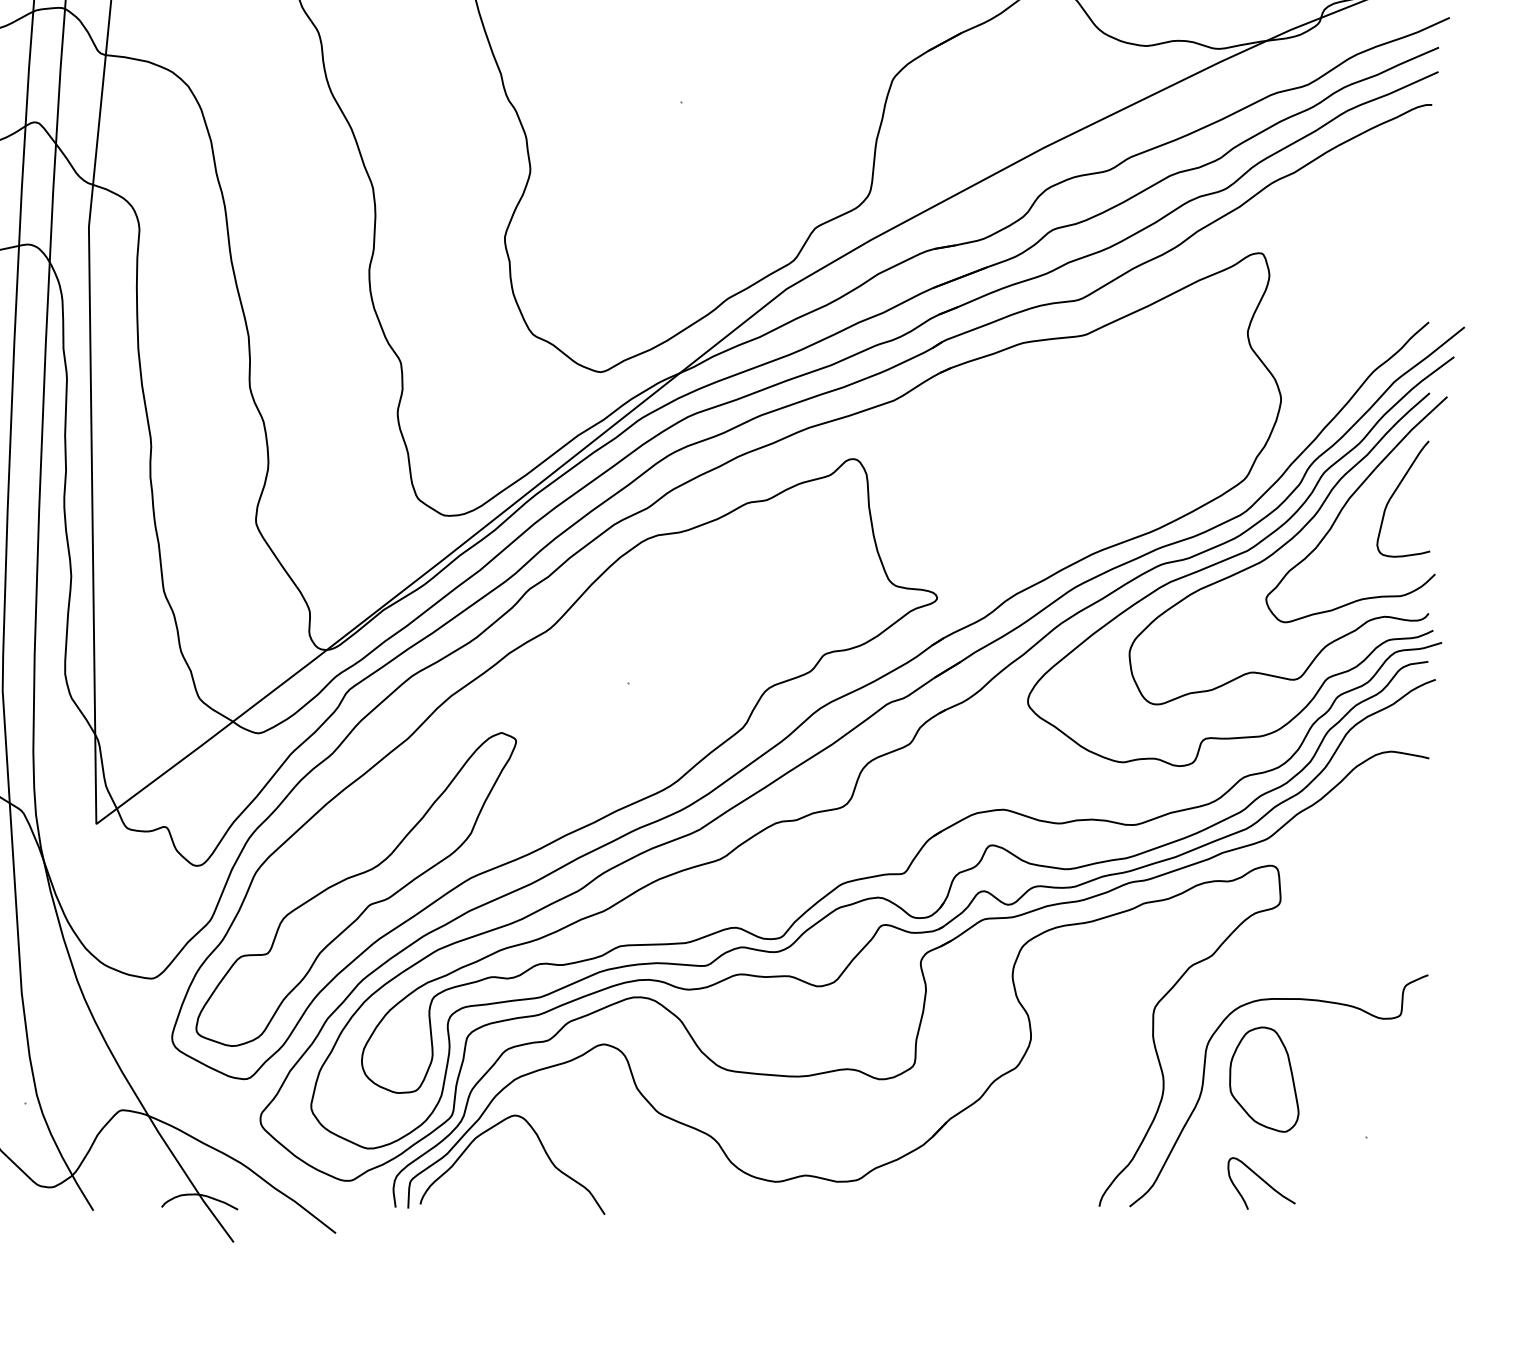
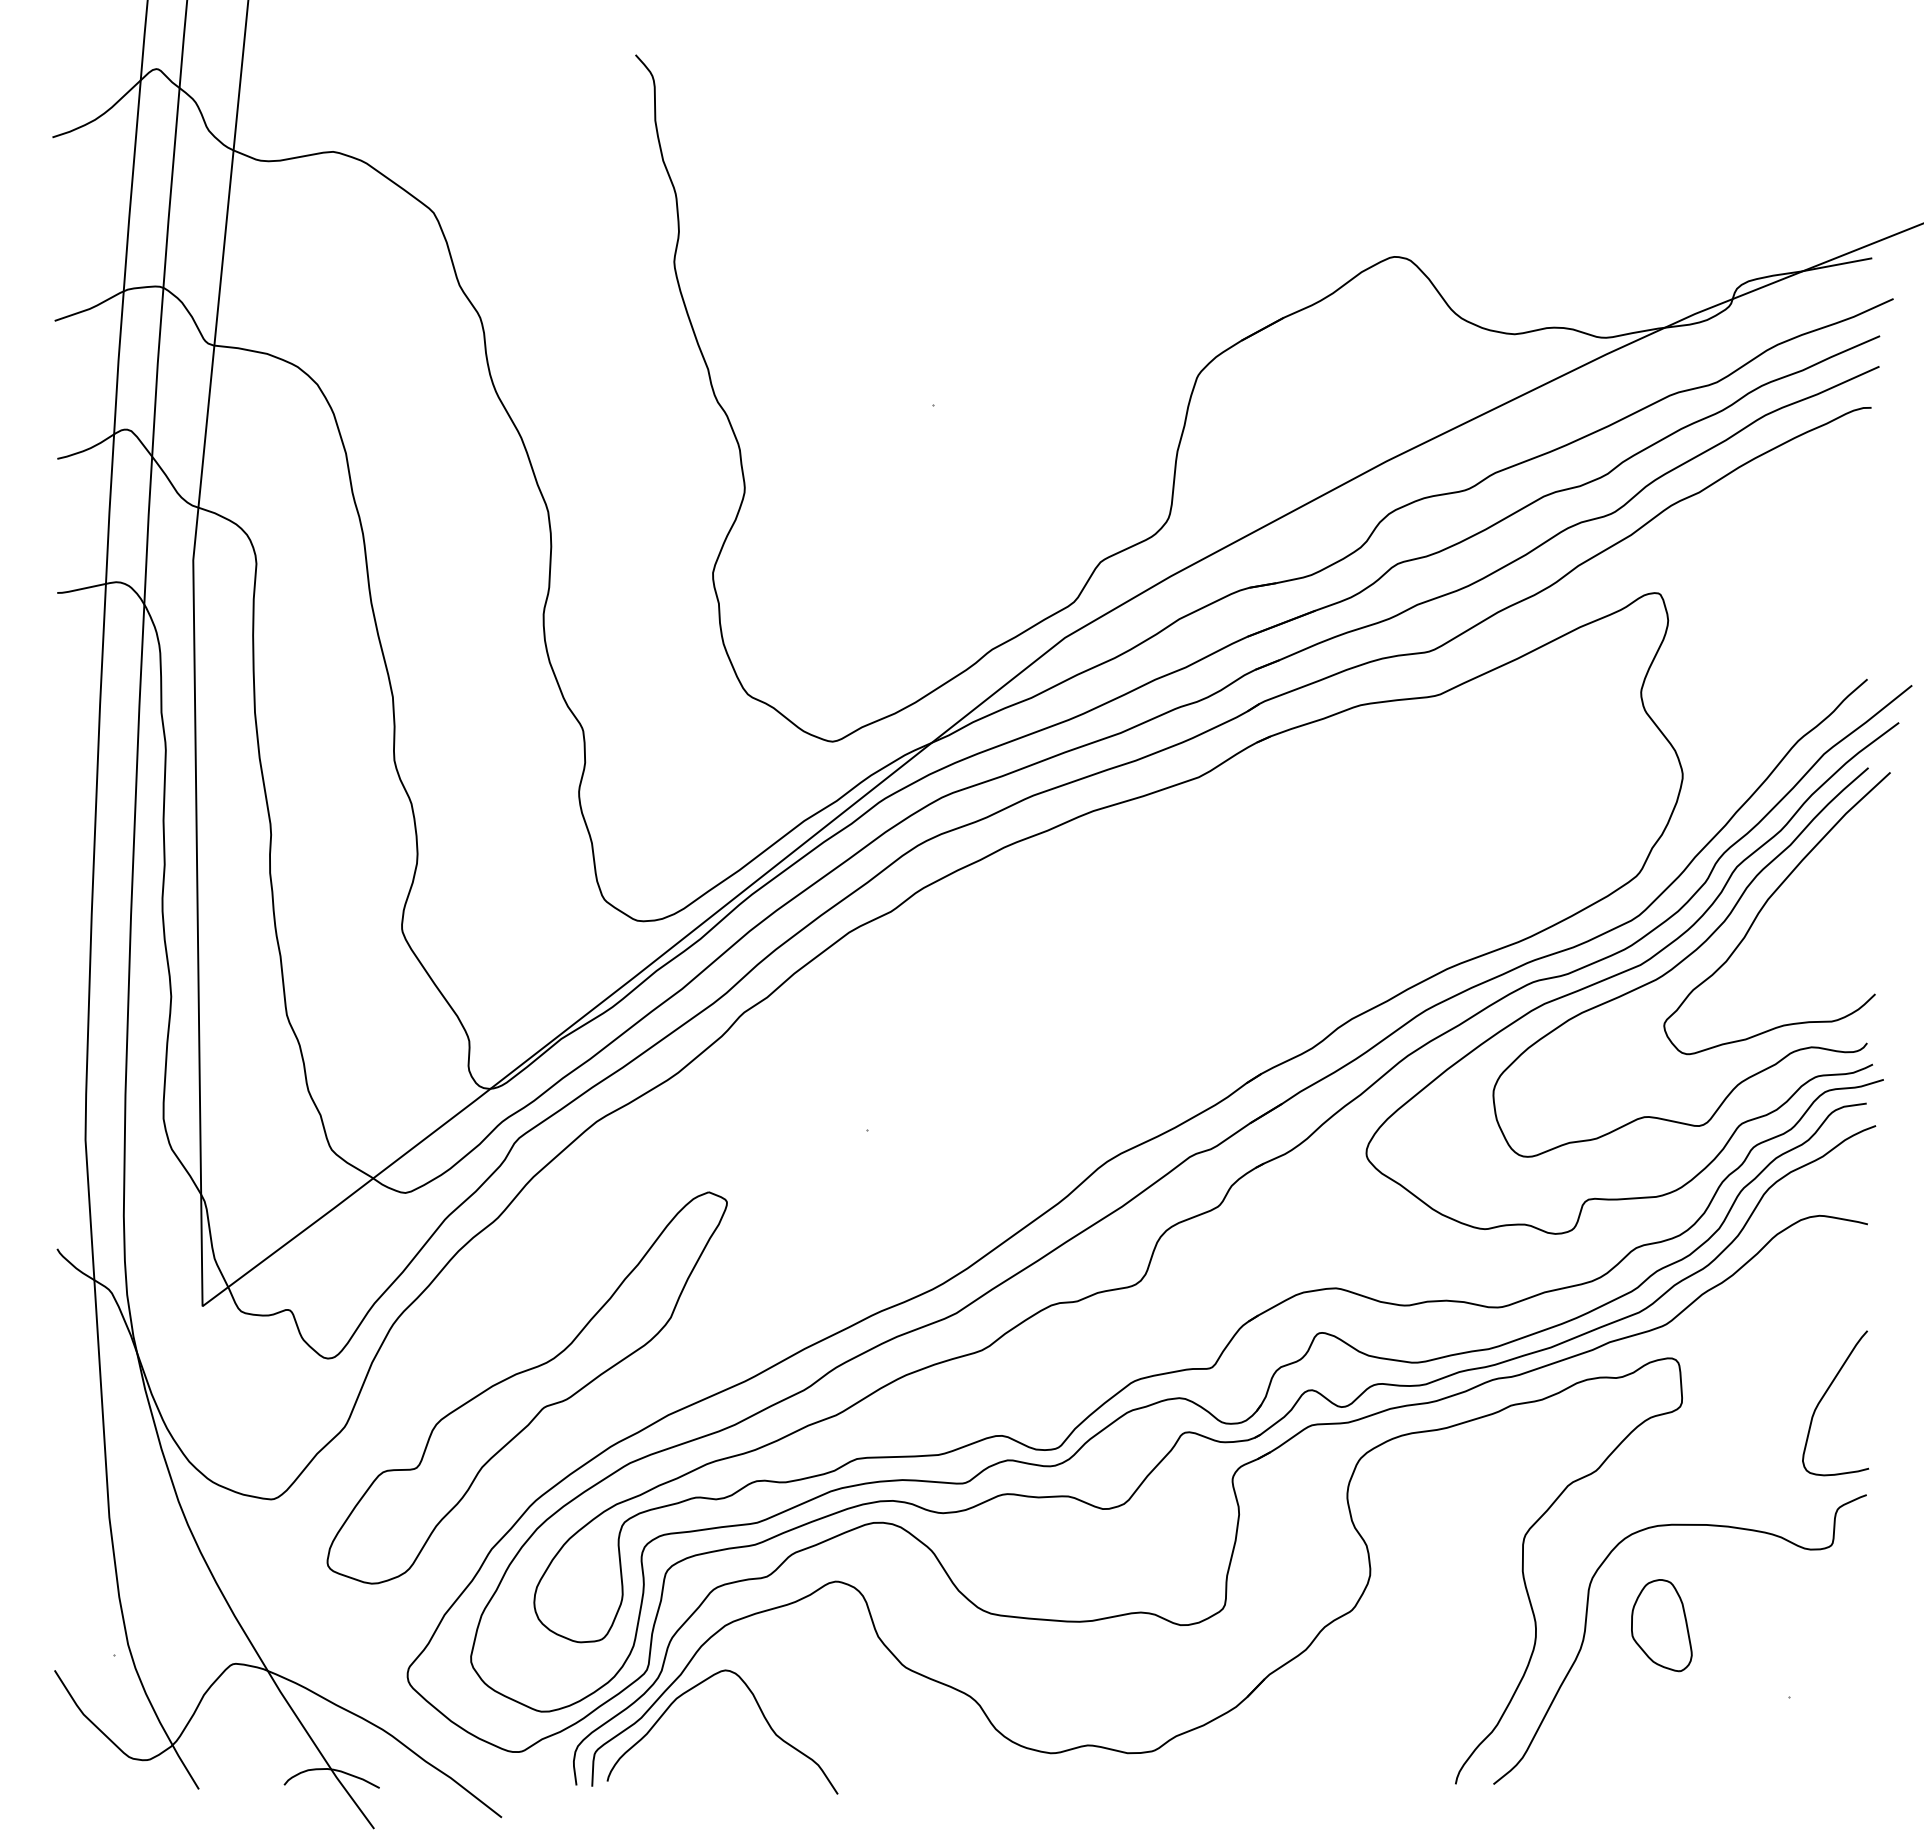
curve: (1394, 493) -> (1824, 1396), moved
part: (554, 769) -> (774, 1237), removed
part: (1264, 1079) -> (1661, 1625), size x0.7
curve: (1263, 1181) -> (1660, 1752), removed

